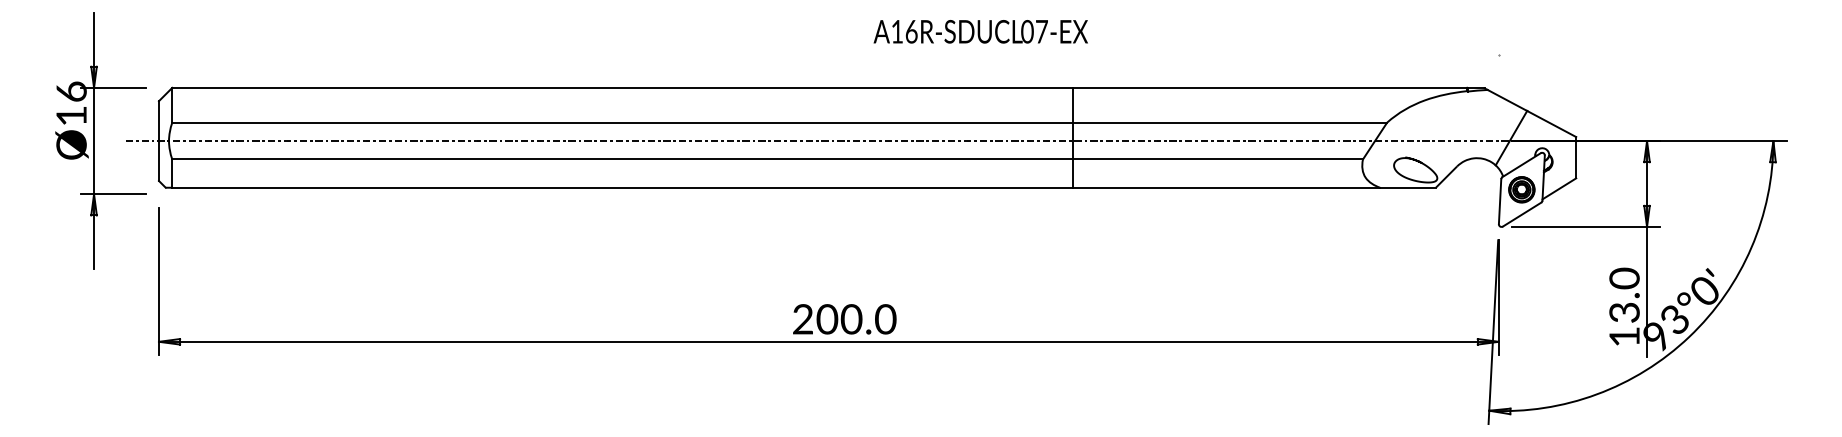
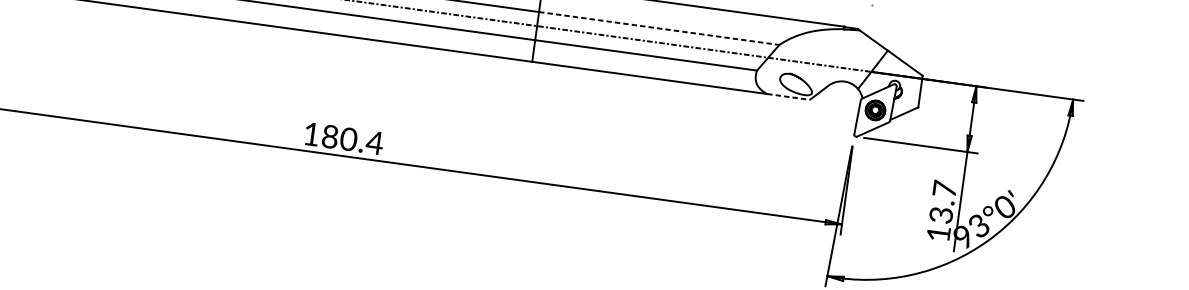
line: (1230, 122) -> (659, 28), solid -> dashed
line: (1408, 187) -> (788, 96), solid -> dashed
text: (1624, 278) -> (944, 189), 13.0 -> 13.7
text: (844, 319) -> (343, 138), 200.0 -> 180.4

